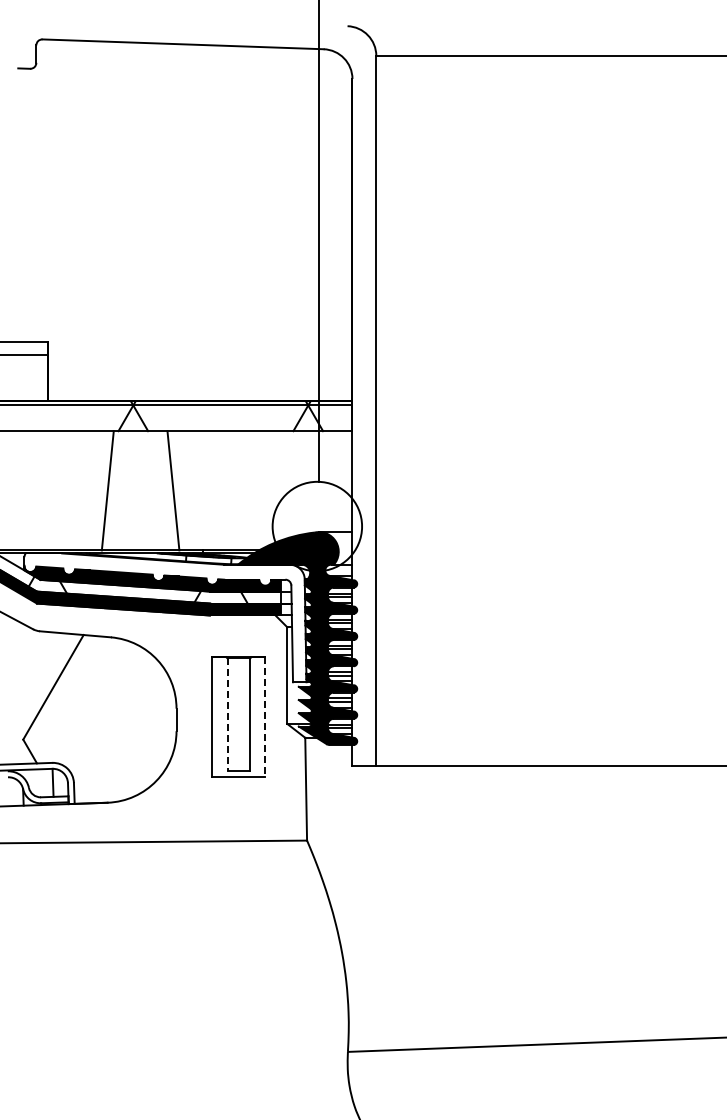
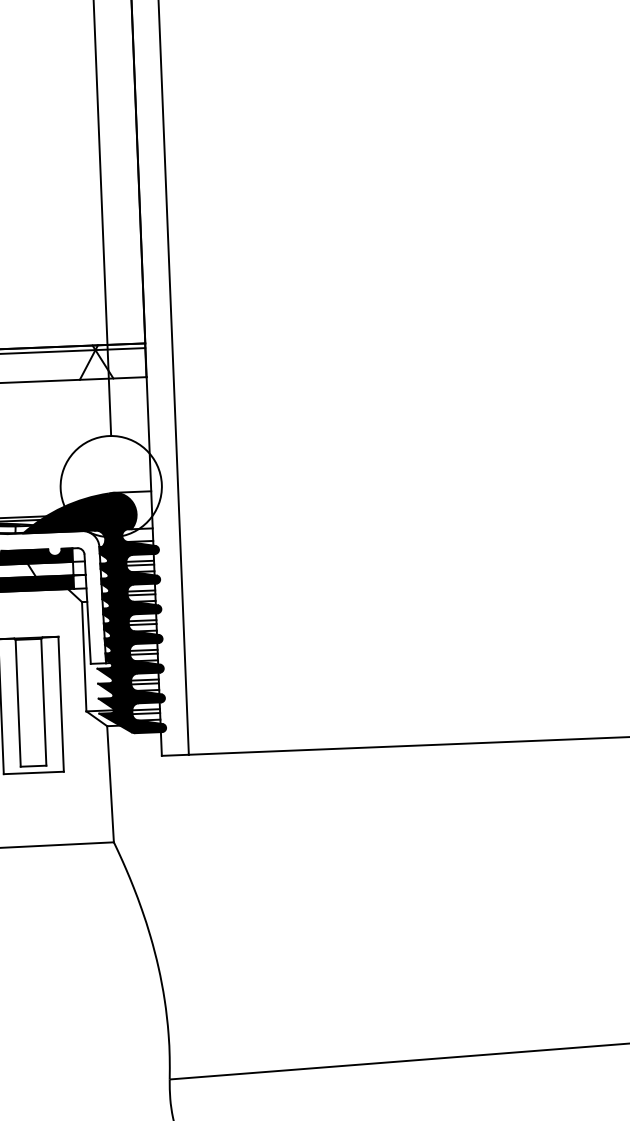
line: (227, 714) -> (18, 703), dashed -> solid
line: (265, 716) -> (61, 703), dashed -> solid

